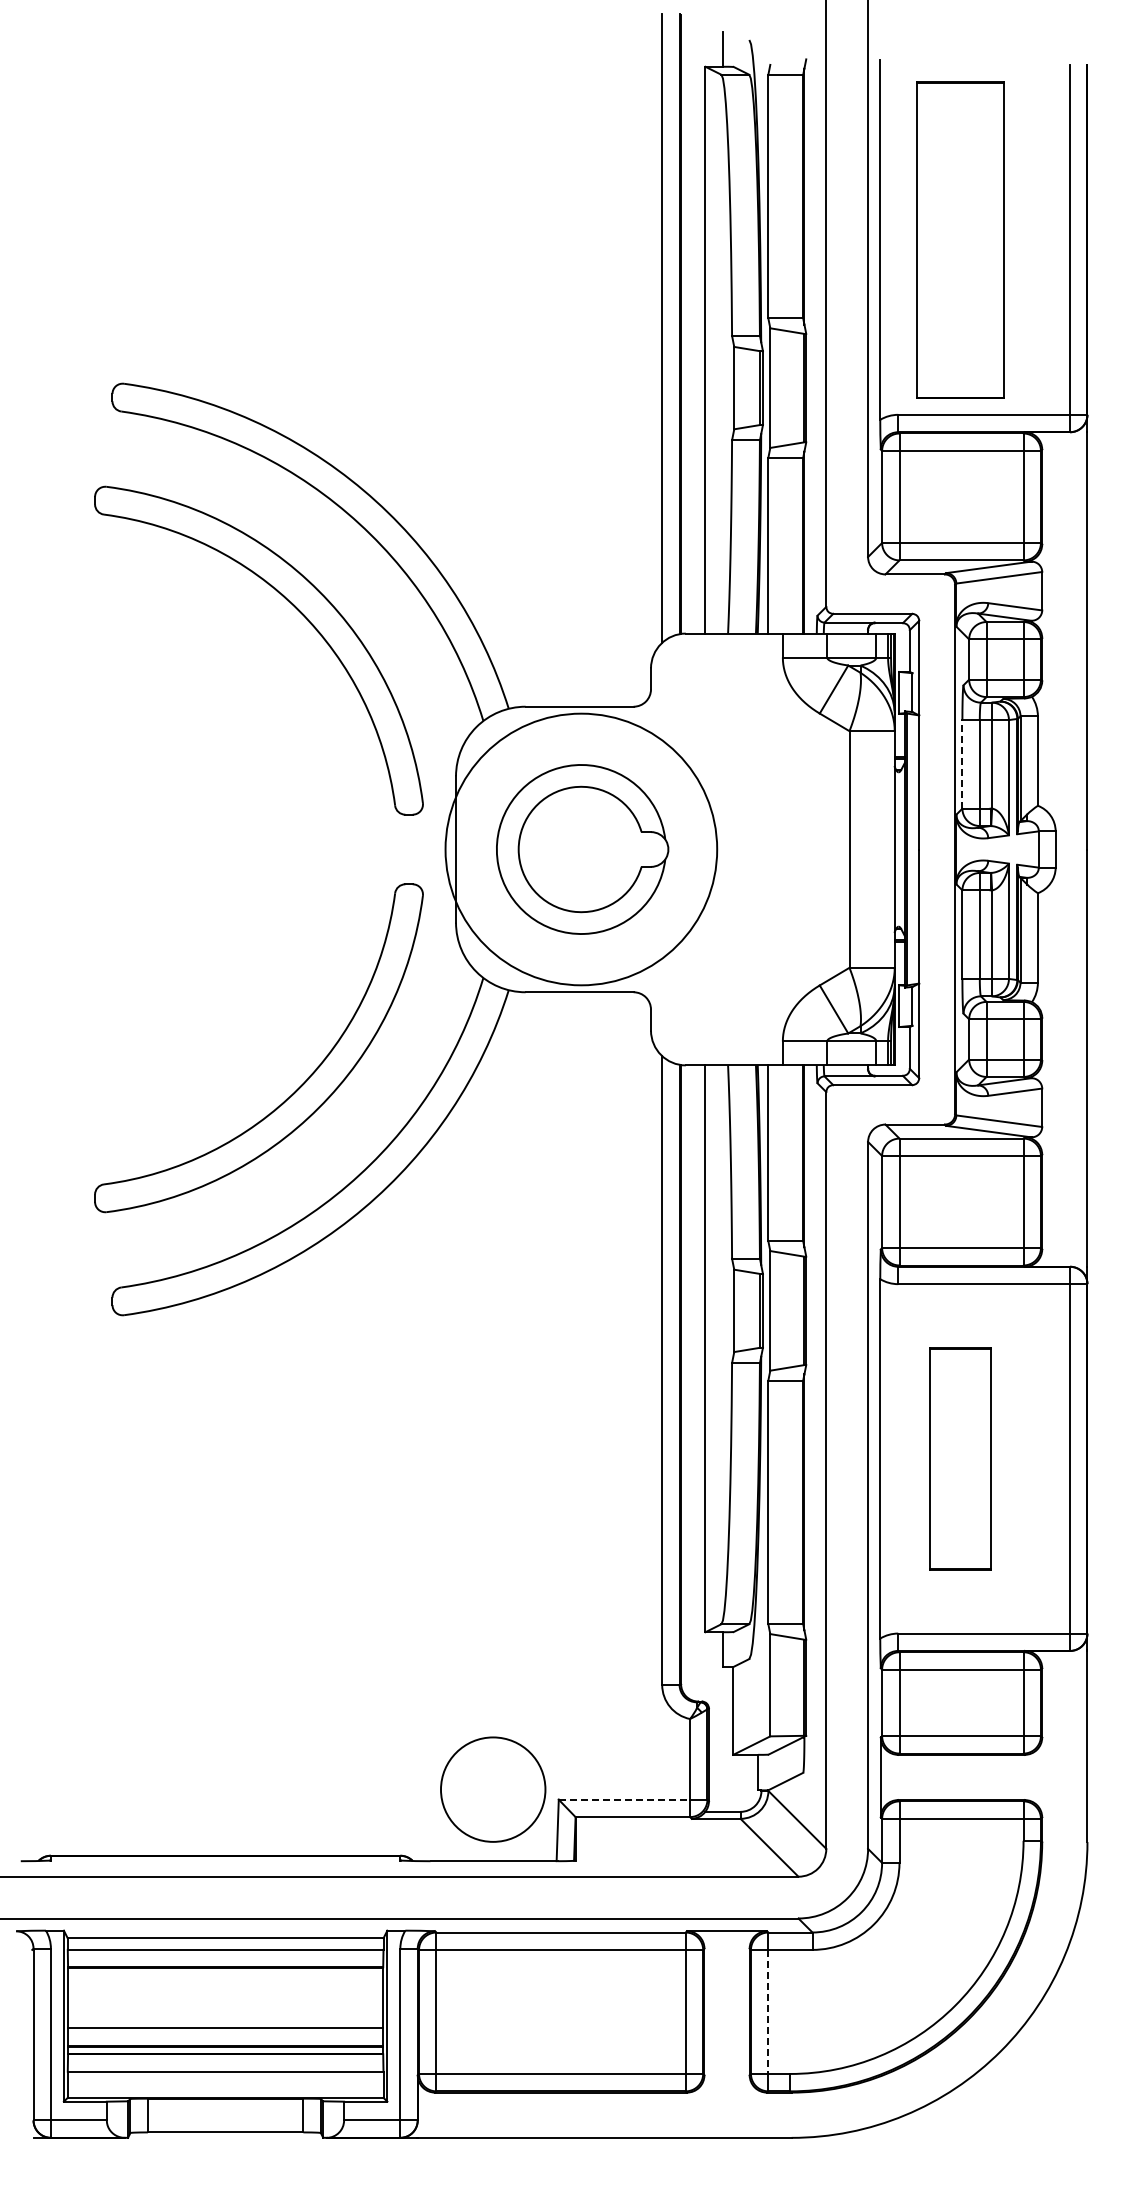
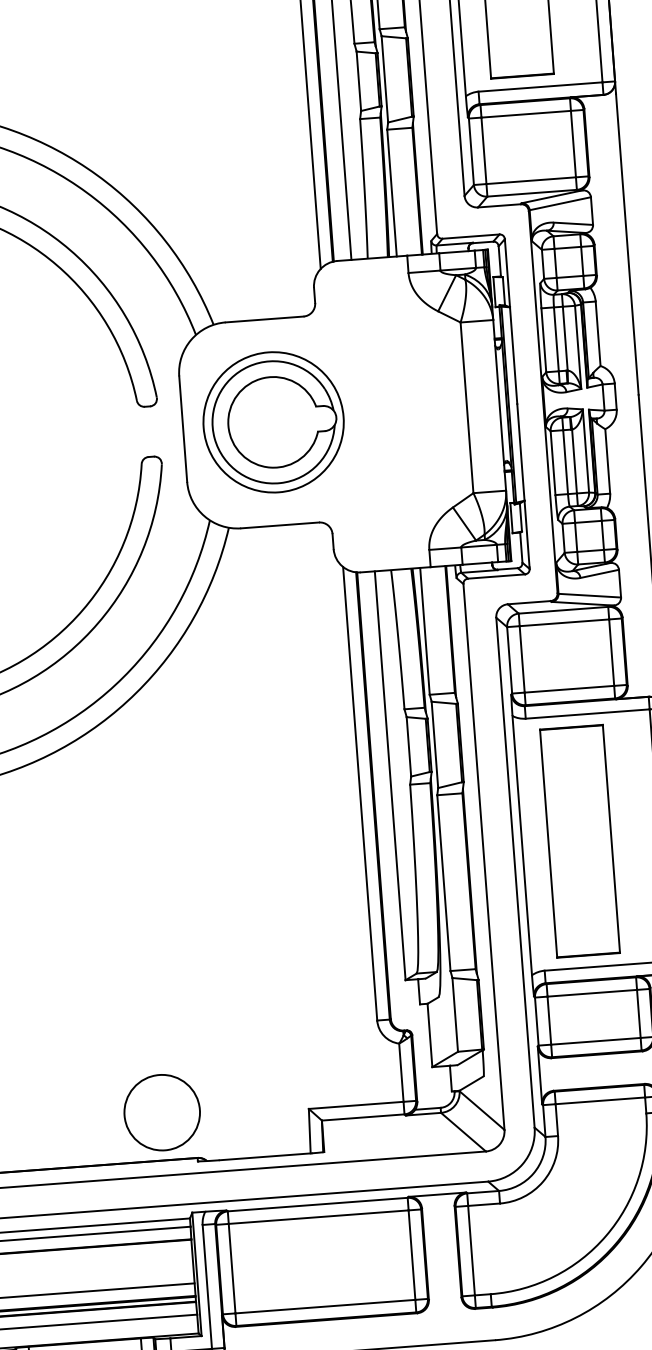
line: (962, 763) -> (543, 339), dashed -> solid
circle: (581, 849) -> (273, 422), size x0.71
part: (960, 1458) -> (580, 841), size x1.43
circle: (493, 1789) -> (162, 1112), moved
line: (624, 1799) -> (356, 1105), dashed -> solid
line: (768, 2012) -> (471, 1251), dashed -> solid

